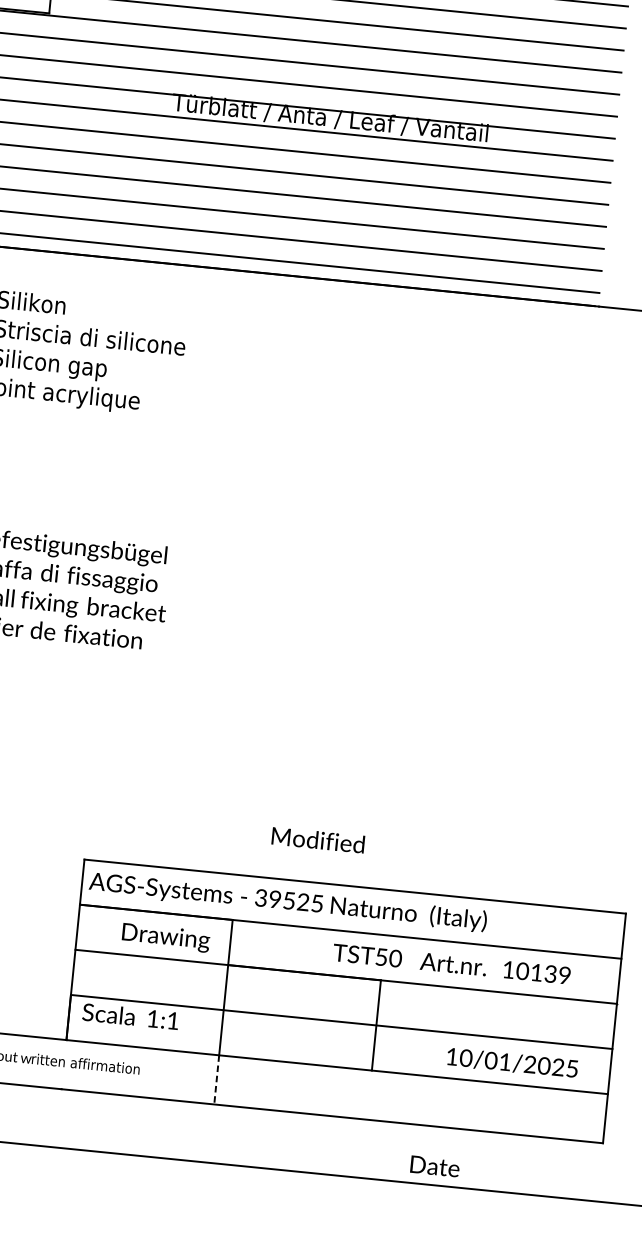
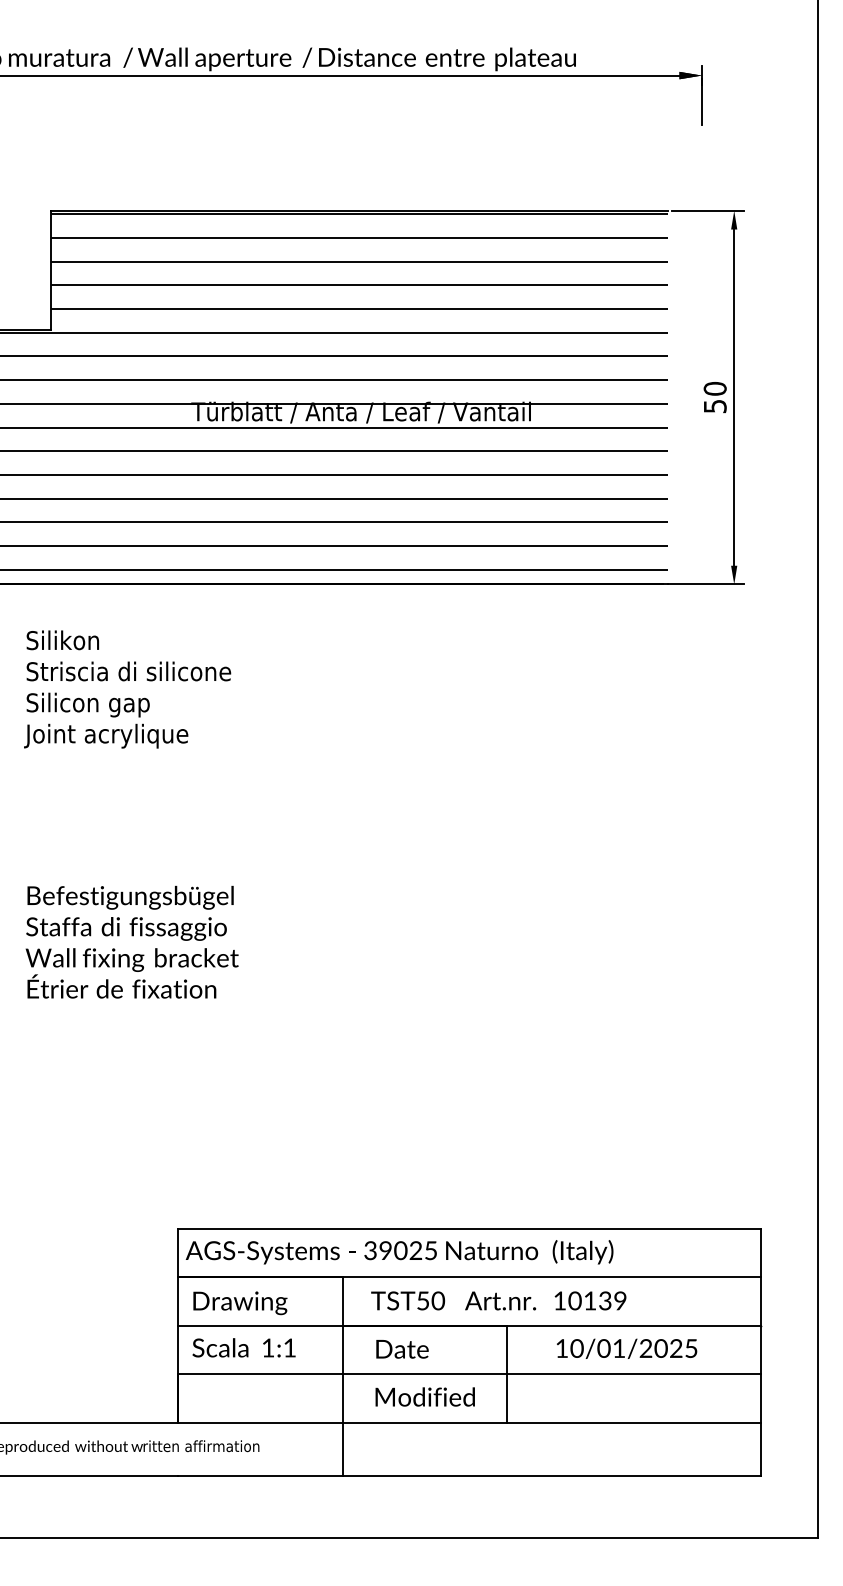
text: (317, 839) -> (424, 1396), moved
text: (289, 900) -> (400, 1250), 39525 -> 39025
text: (166, 938) -> (240, 1303), moved
text: (451, 963) -> (498, 1300), moved
text: (130, 1016) -> (243, 1347), moved
text: (513, 1062) -> (627, 1348), moved
line: (216, 1080) -> (342, 1449), dashed -> solid
text: (435, 1166) -> (402, 1349), moved

